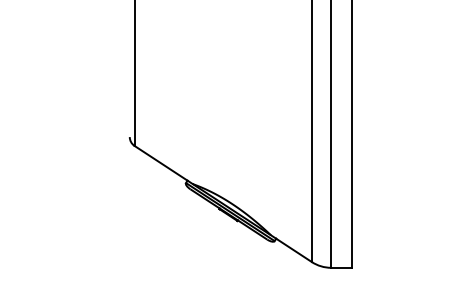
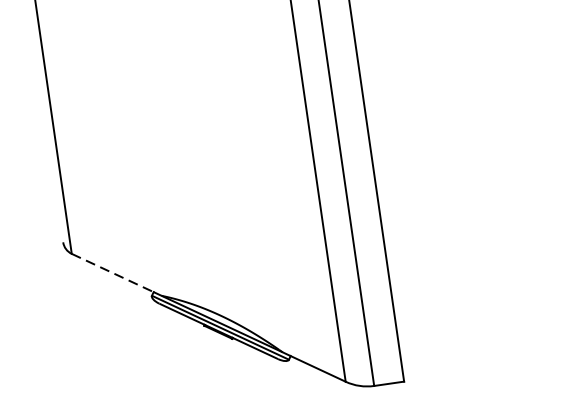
line: (161, 163) -> (113, 273), solid -> dashed

